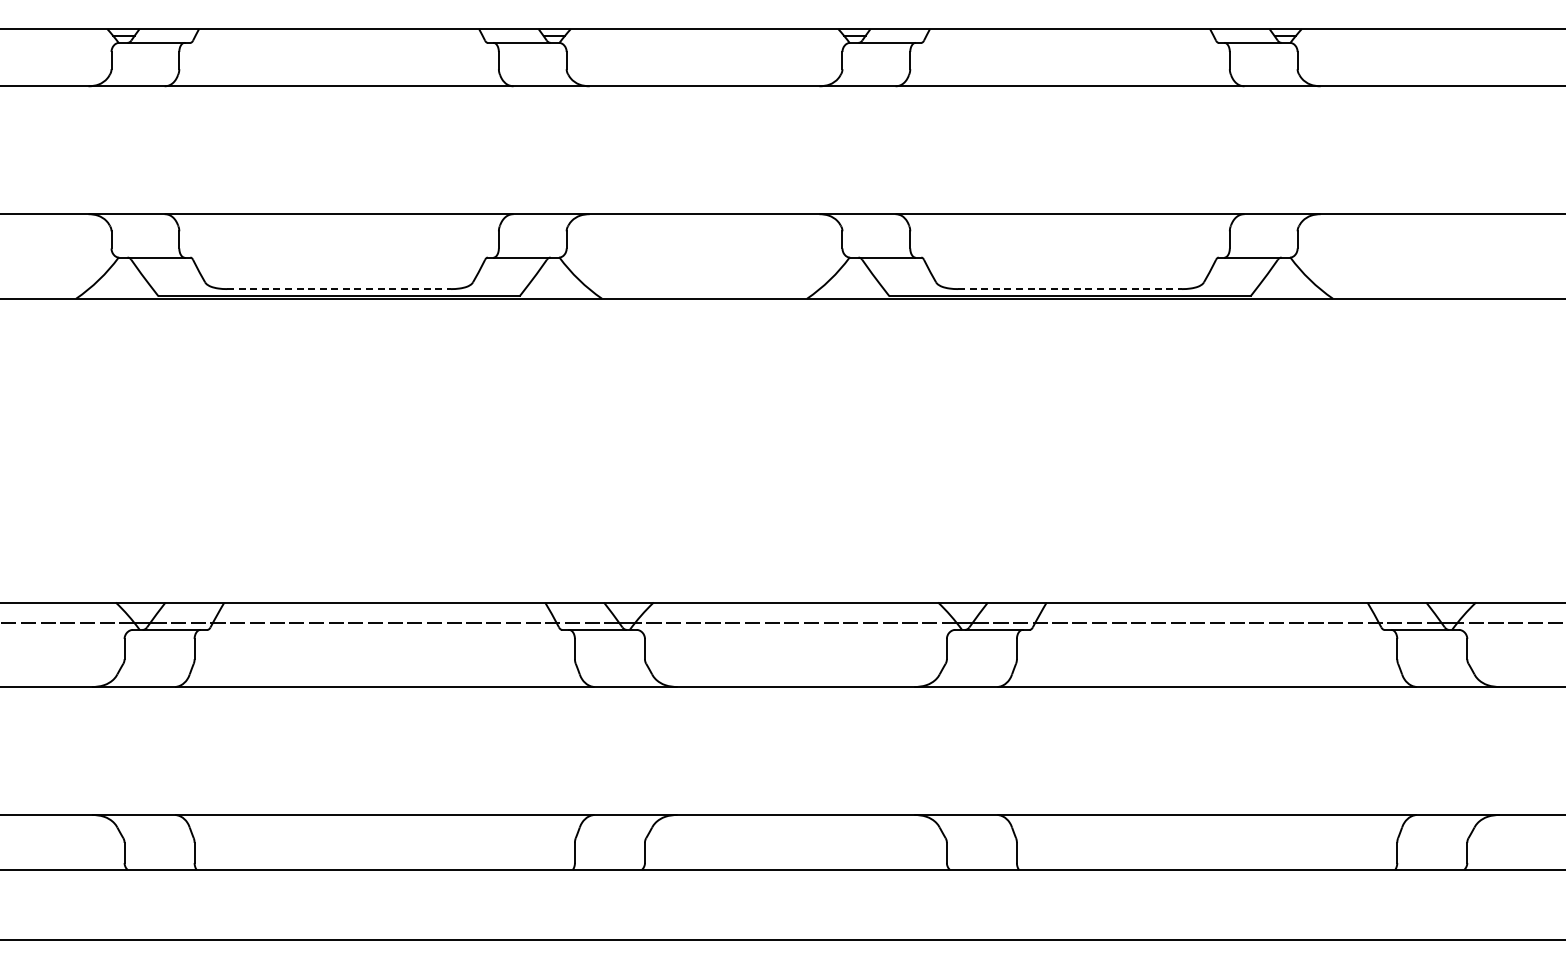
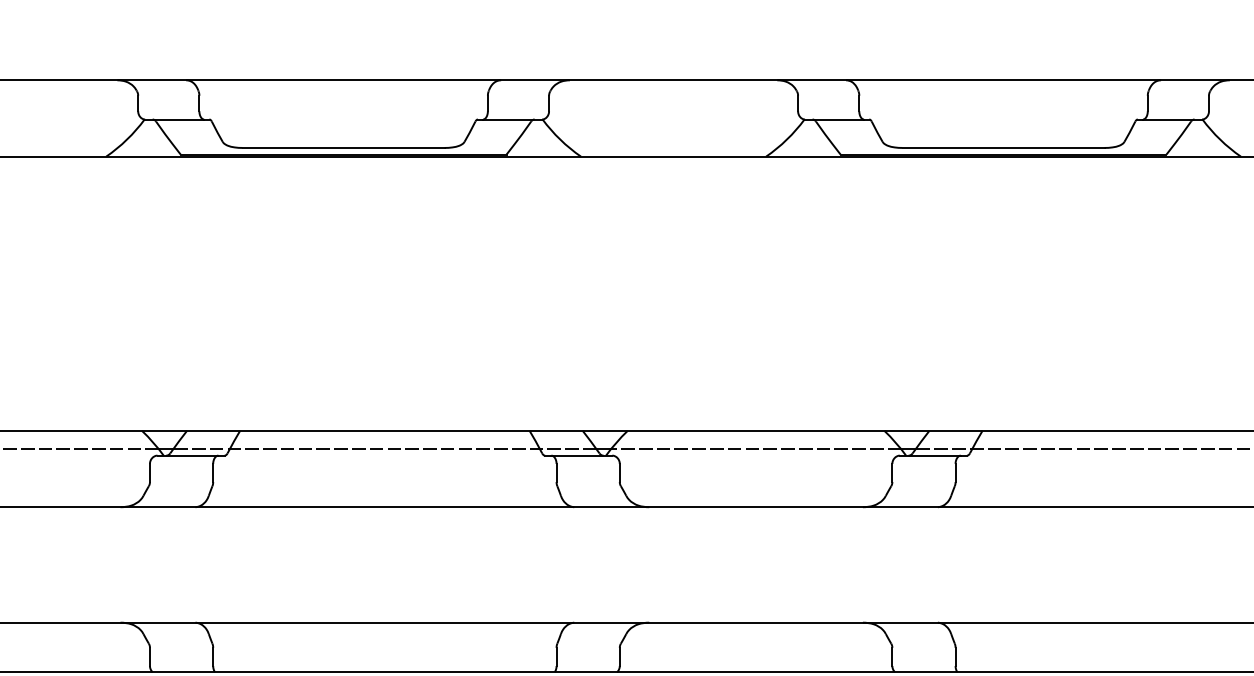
line: (339, 289) -> (344, 148), dashed -> solid
line: (1070, 289) -> (1003, 148), dashed -> solid

